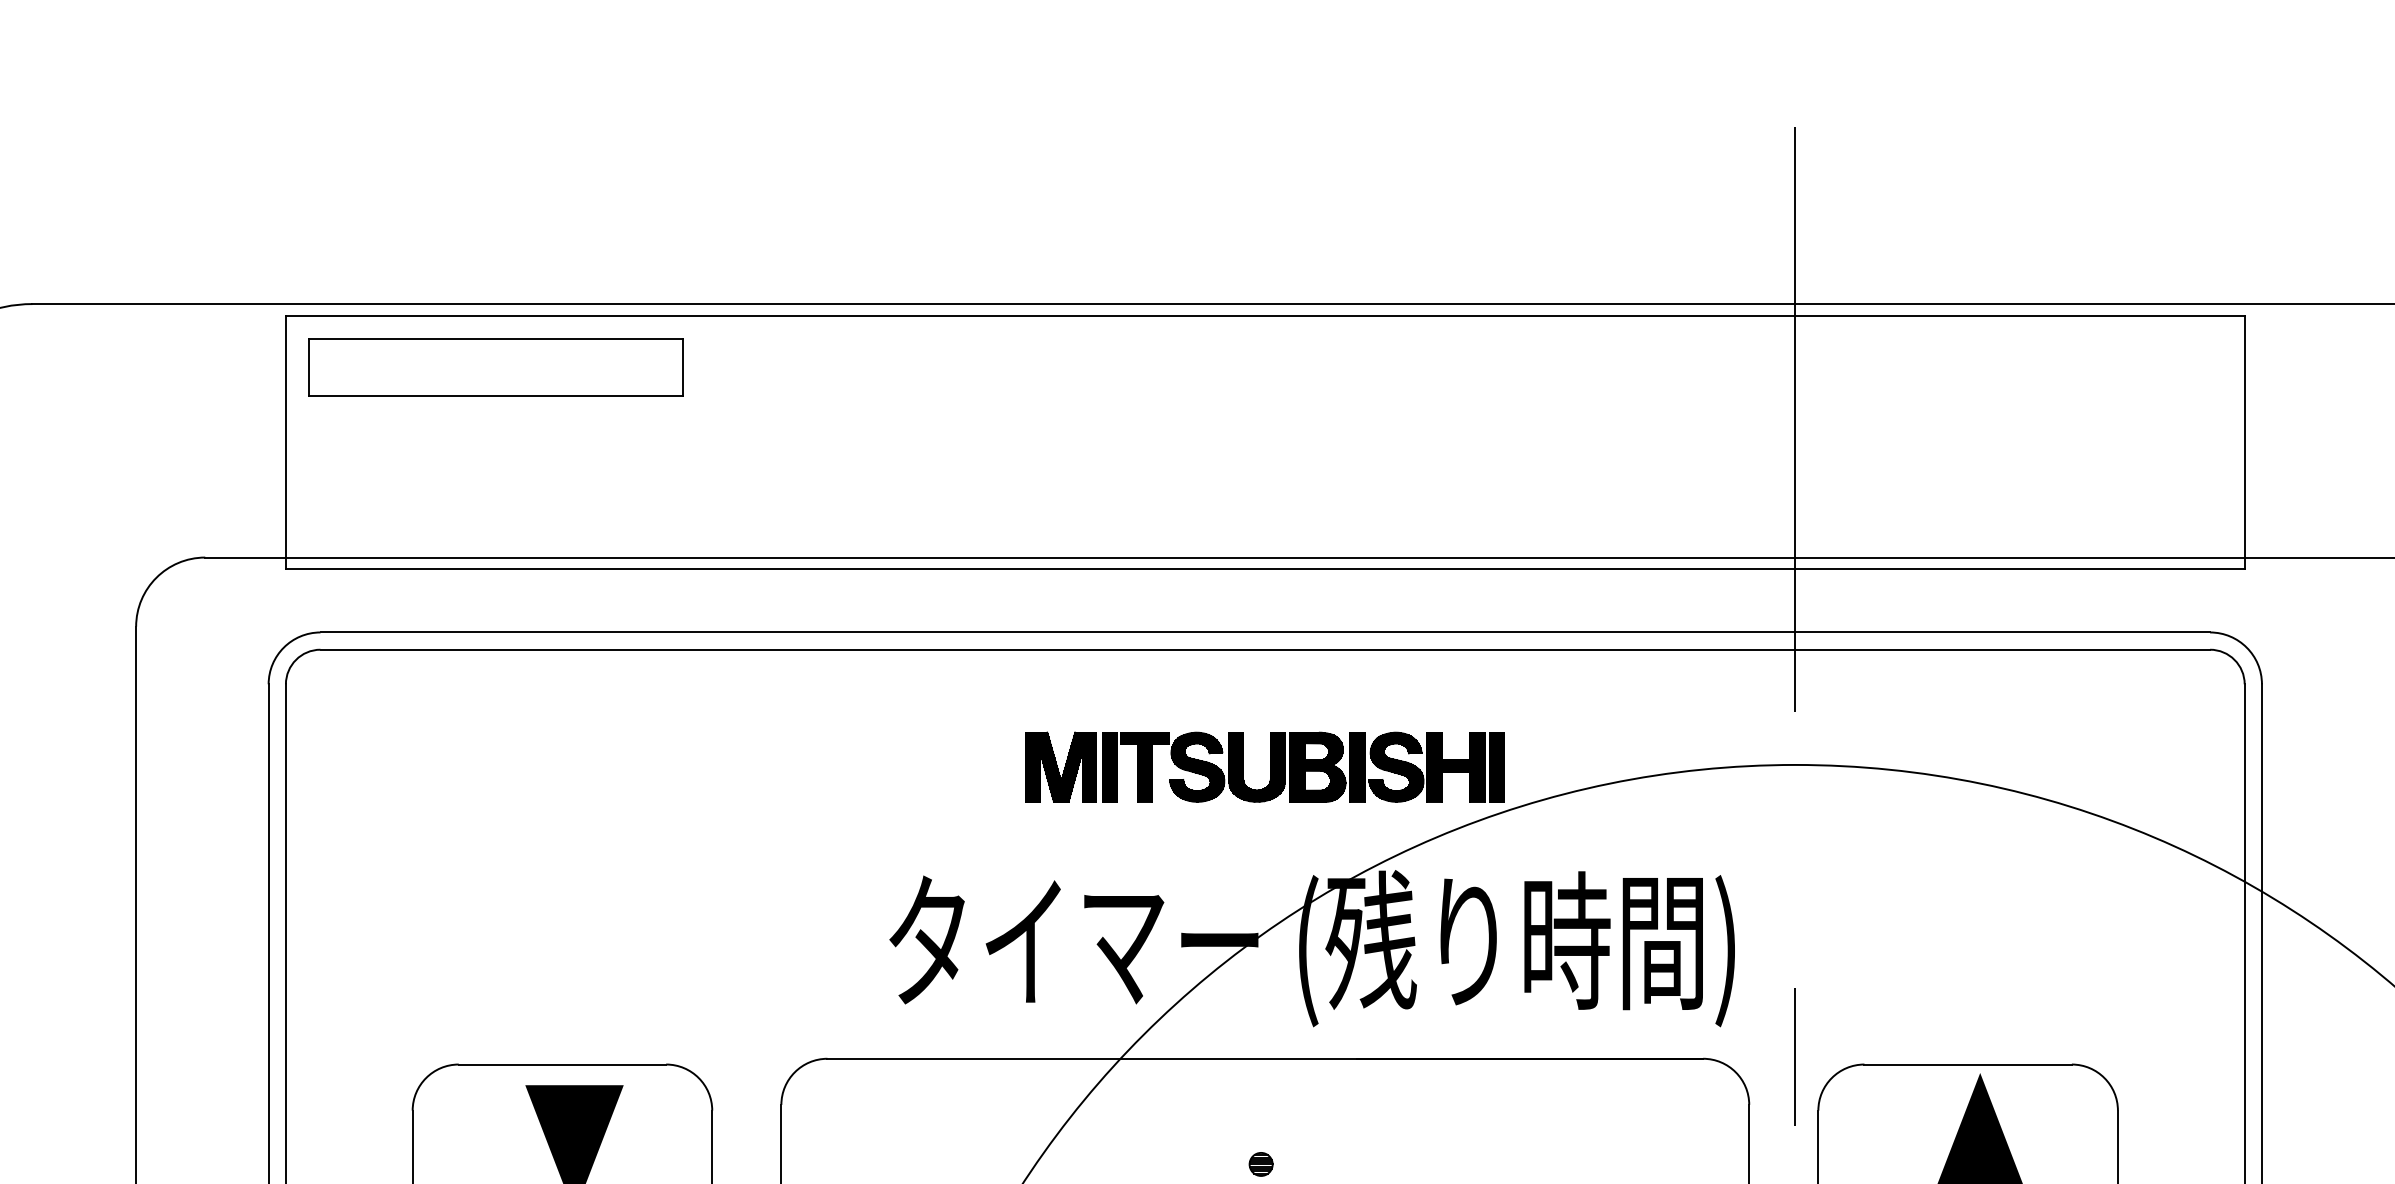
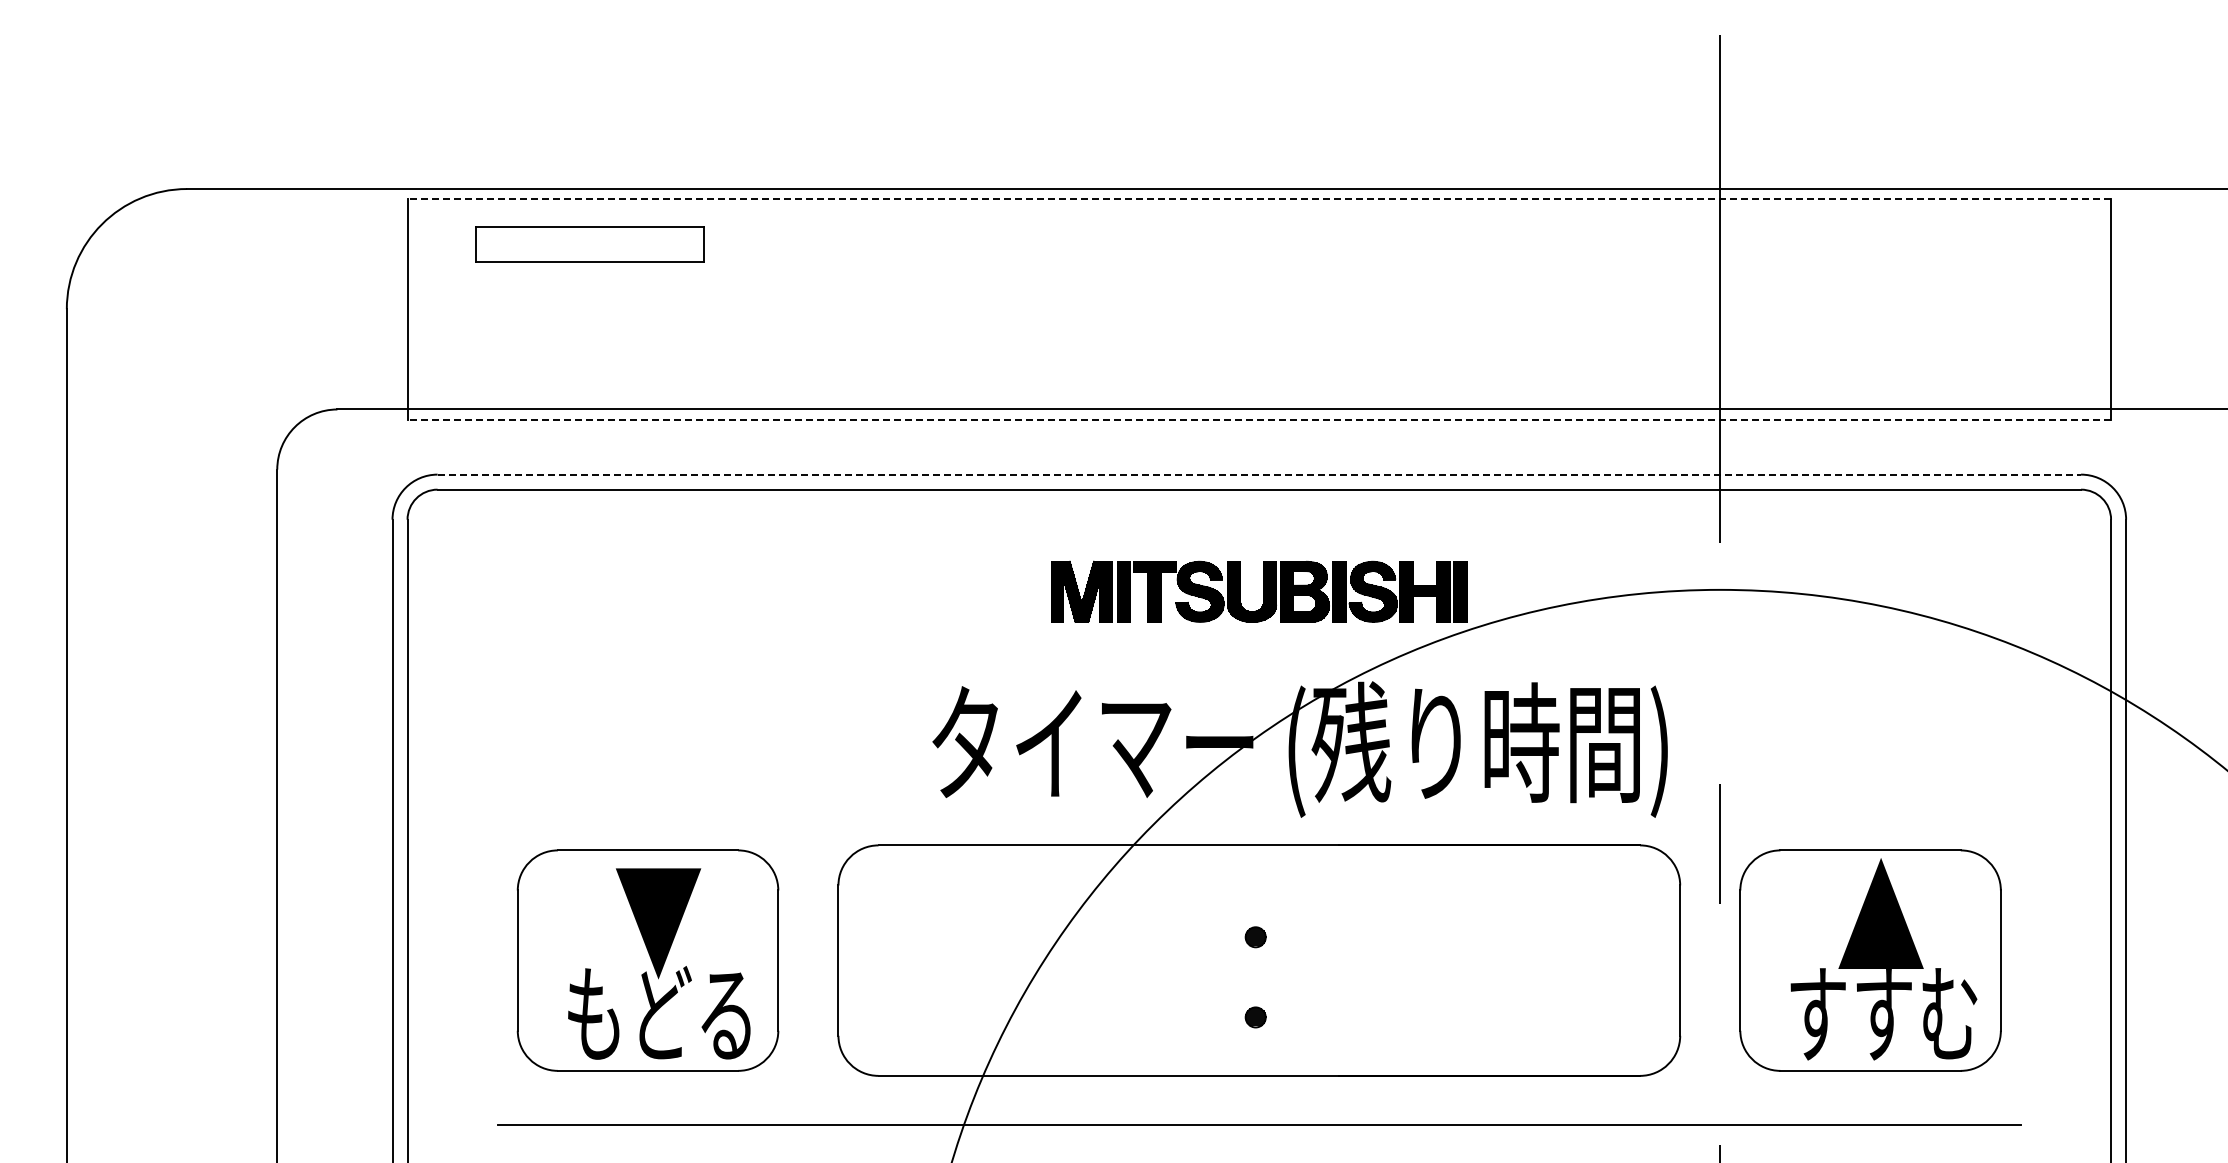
line: (1265, 316) -> (1259, 199), solid -> dashed
part: (496, 366) -> (590, 243), size x0.7
line: (1265, 569) -> (1259, 419), solid -> dashed
line: (1265, 632) -> (1259, 474), solid -> dashed

